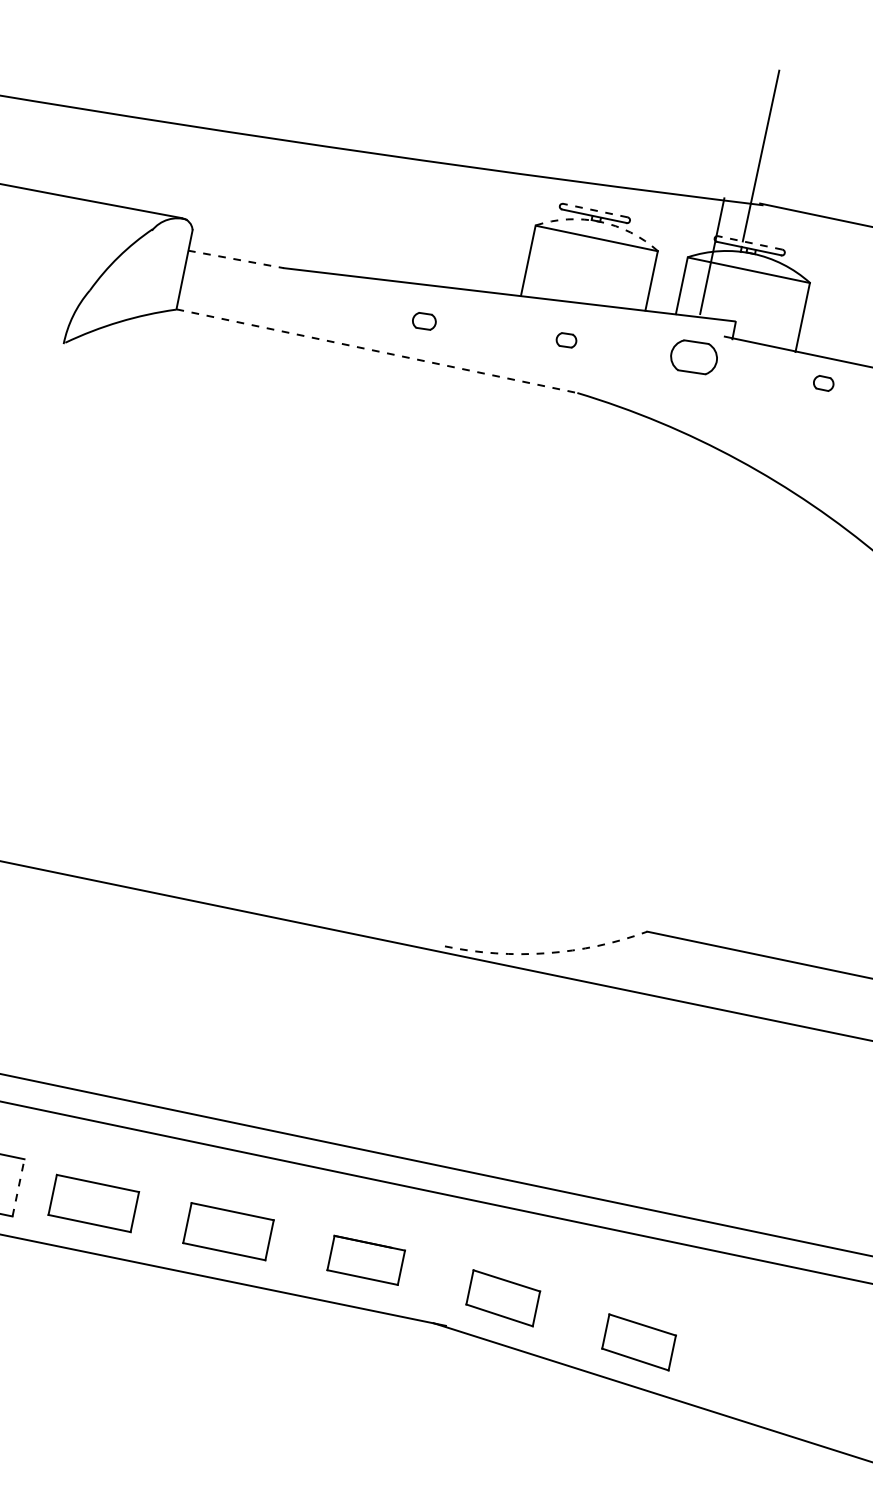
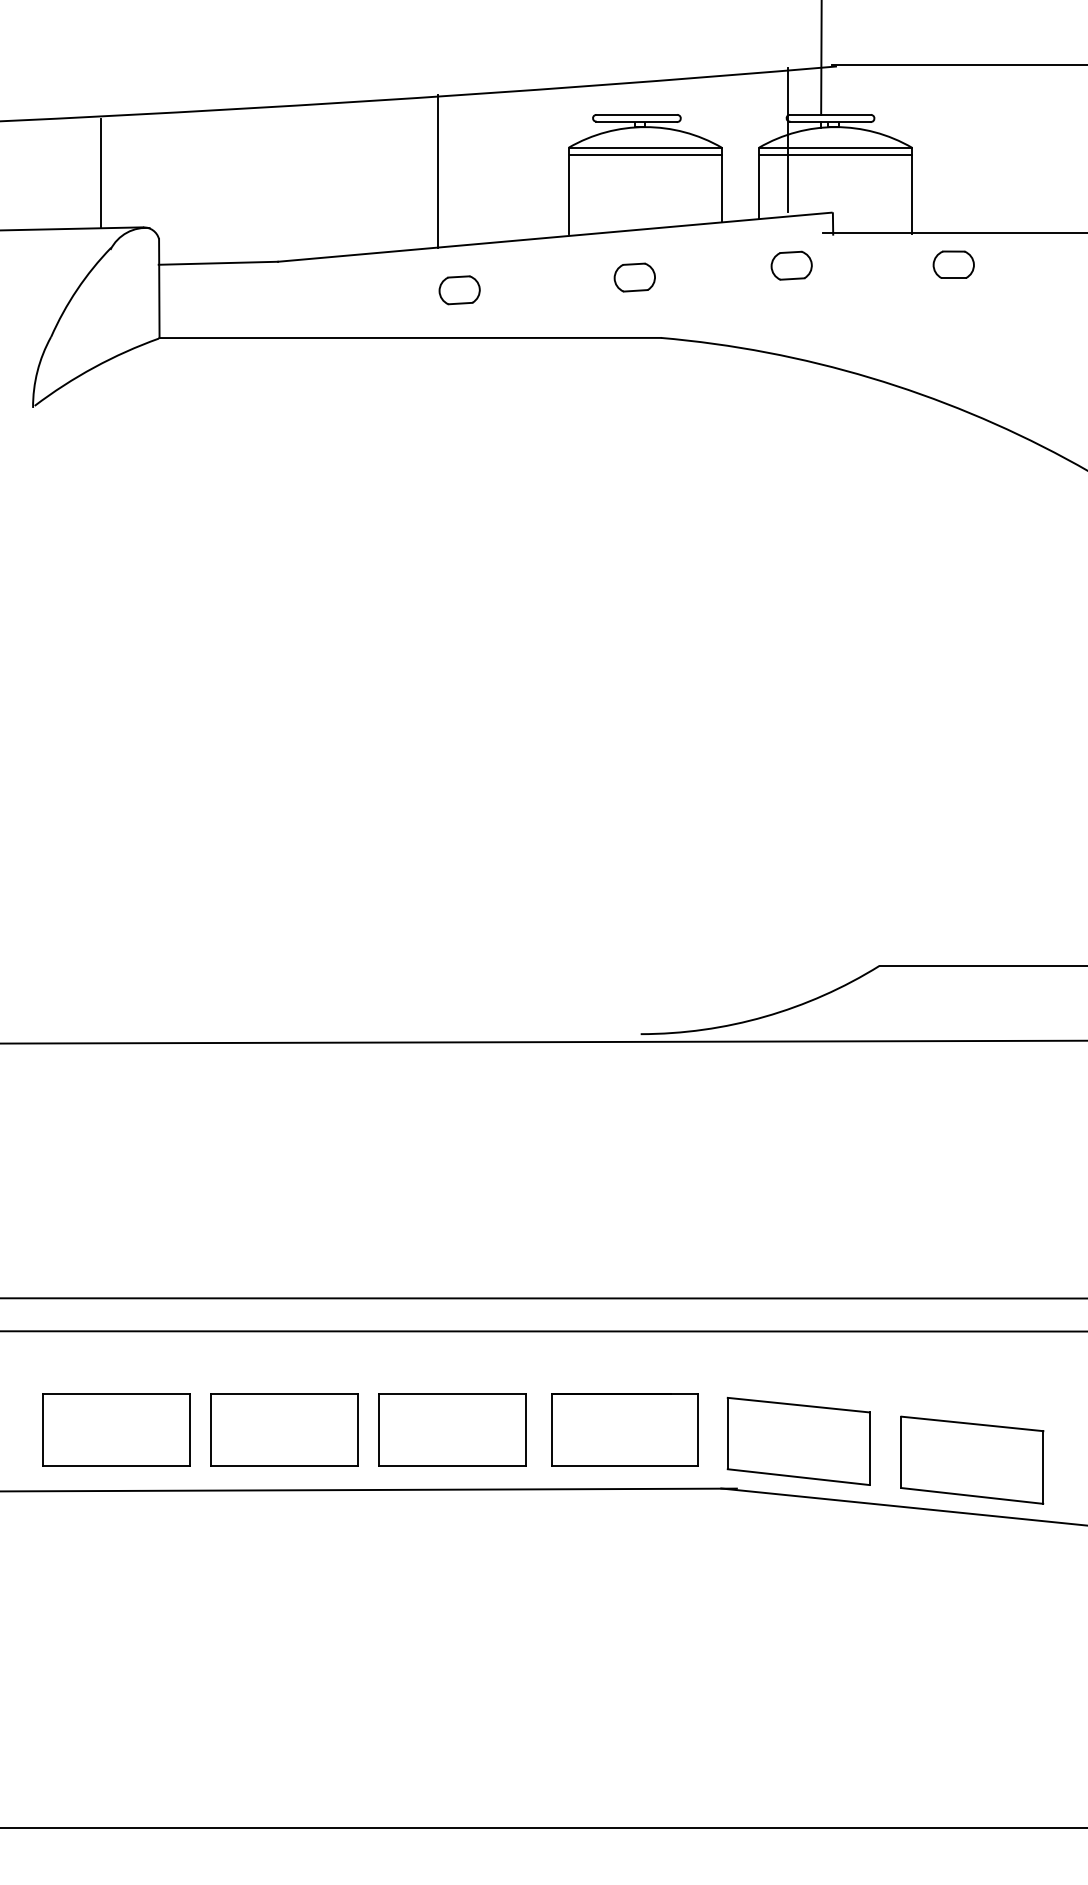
line: (156, 167) -> (100, 172), added
line: (595, 210) -> (636, 114), dashed -> solid
line: (427, 222) -> (438, 171), added
arc: (600, 222) -> (645, 127), dashed -> solid
line: (750, 242) -> (830, 114), dashed -> solid
line: (595, 244) -> (645, 155), added
line: (236, 259) -> (218, 263), dashed -> solid
line: (747, 276) -> (835, 155), added
part: (424, 321) -> (459, 290), size x1.43
part: (566, 340) -> (634, 277), size x1.67
line: (377, 350) -> (410, 337), dashed -> solid
part: (693, 356) -> (791, 265), size x0.71
part: (823, 383) -> (953, 264), size x1.67
arc: (546, 952) -> (764, 1016), dashed -> solid
line: (18, 1188) -> (190, 1430), dashed -> solid
part: (94, 1203) -> (284, 1429), size x1.43
part: (228, 1231) -> (452, 1429), size x1.43
part: (365, 1259) -> (624, 1429), size x1.67
part: (503, 1297) -> (798, 1440), size x1.67
part: (639, 1341) -> (972, 1459), size x1.67

